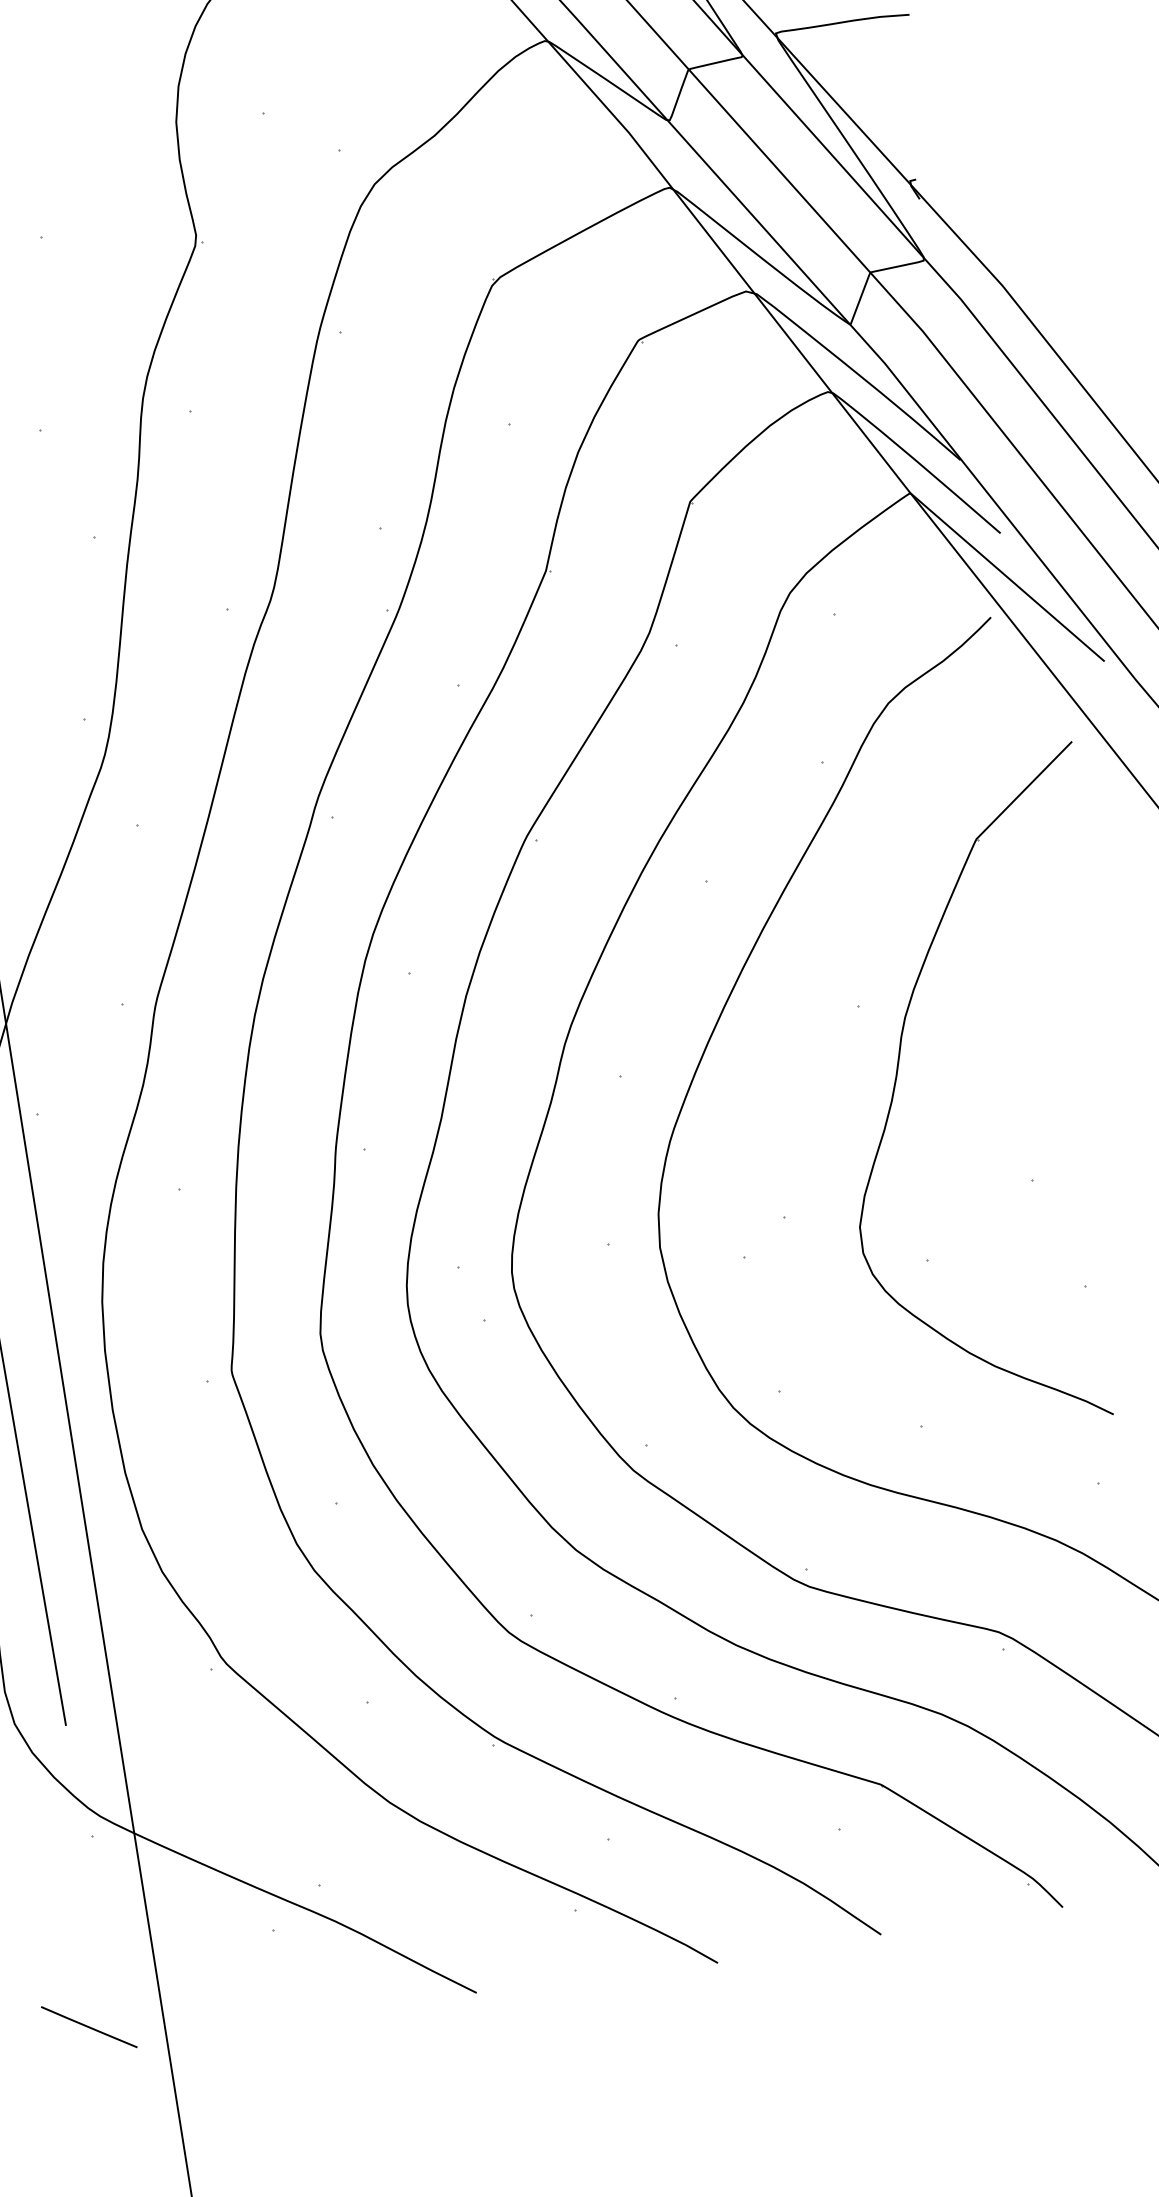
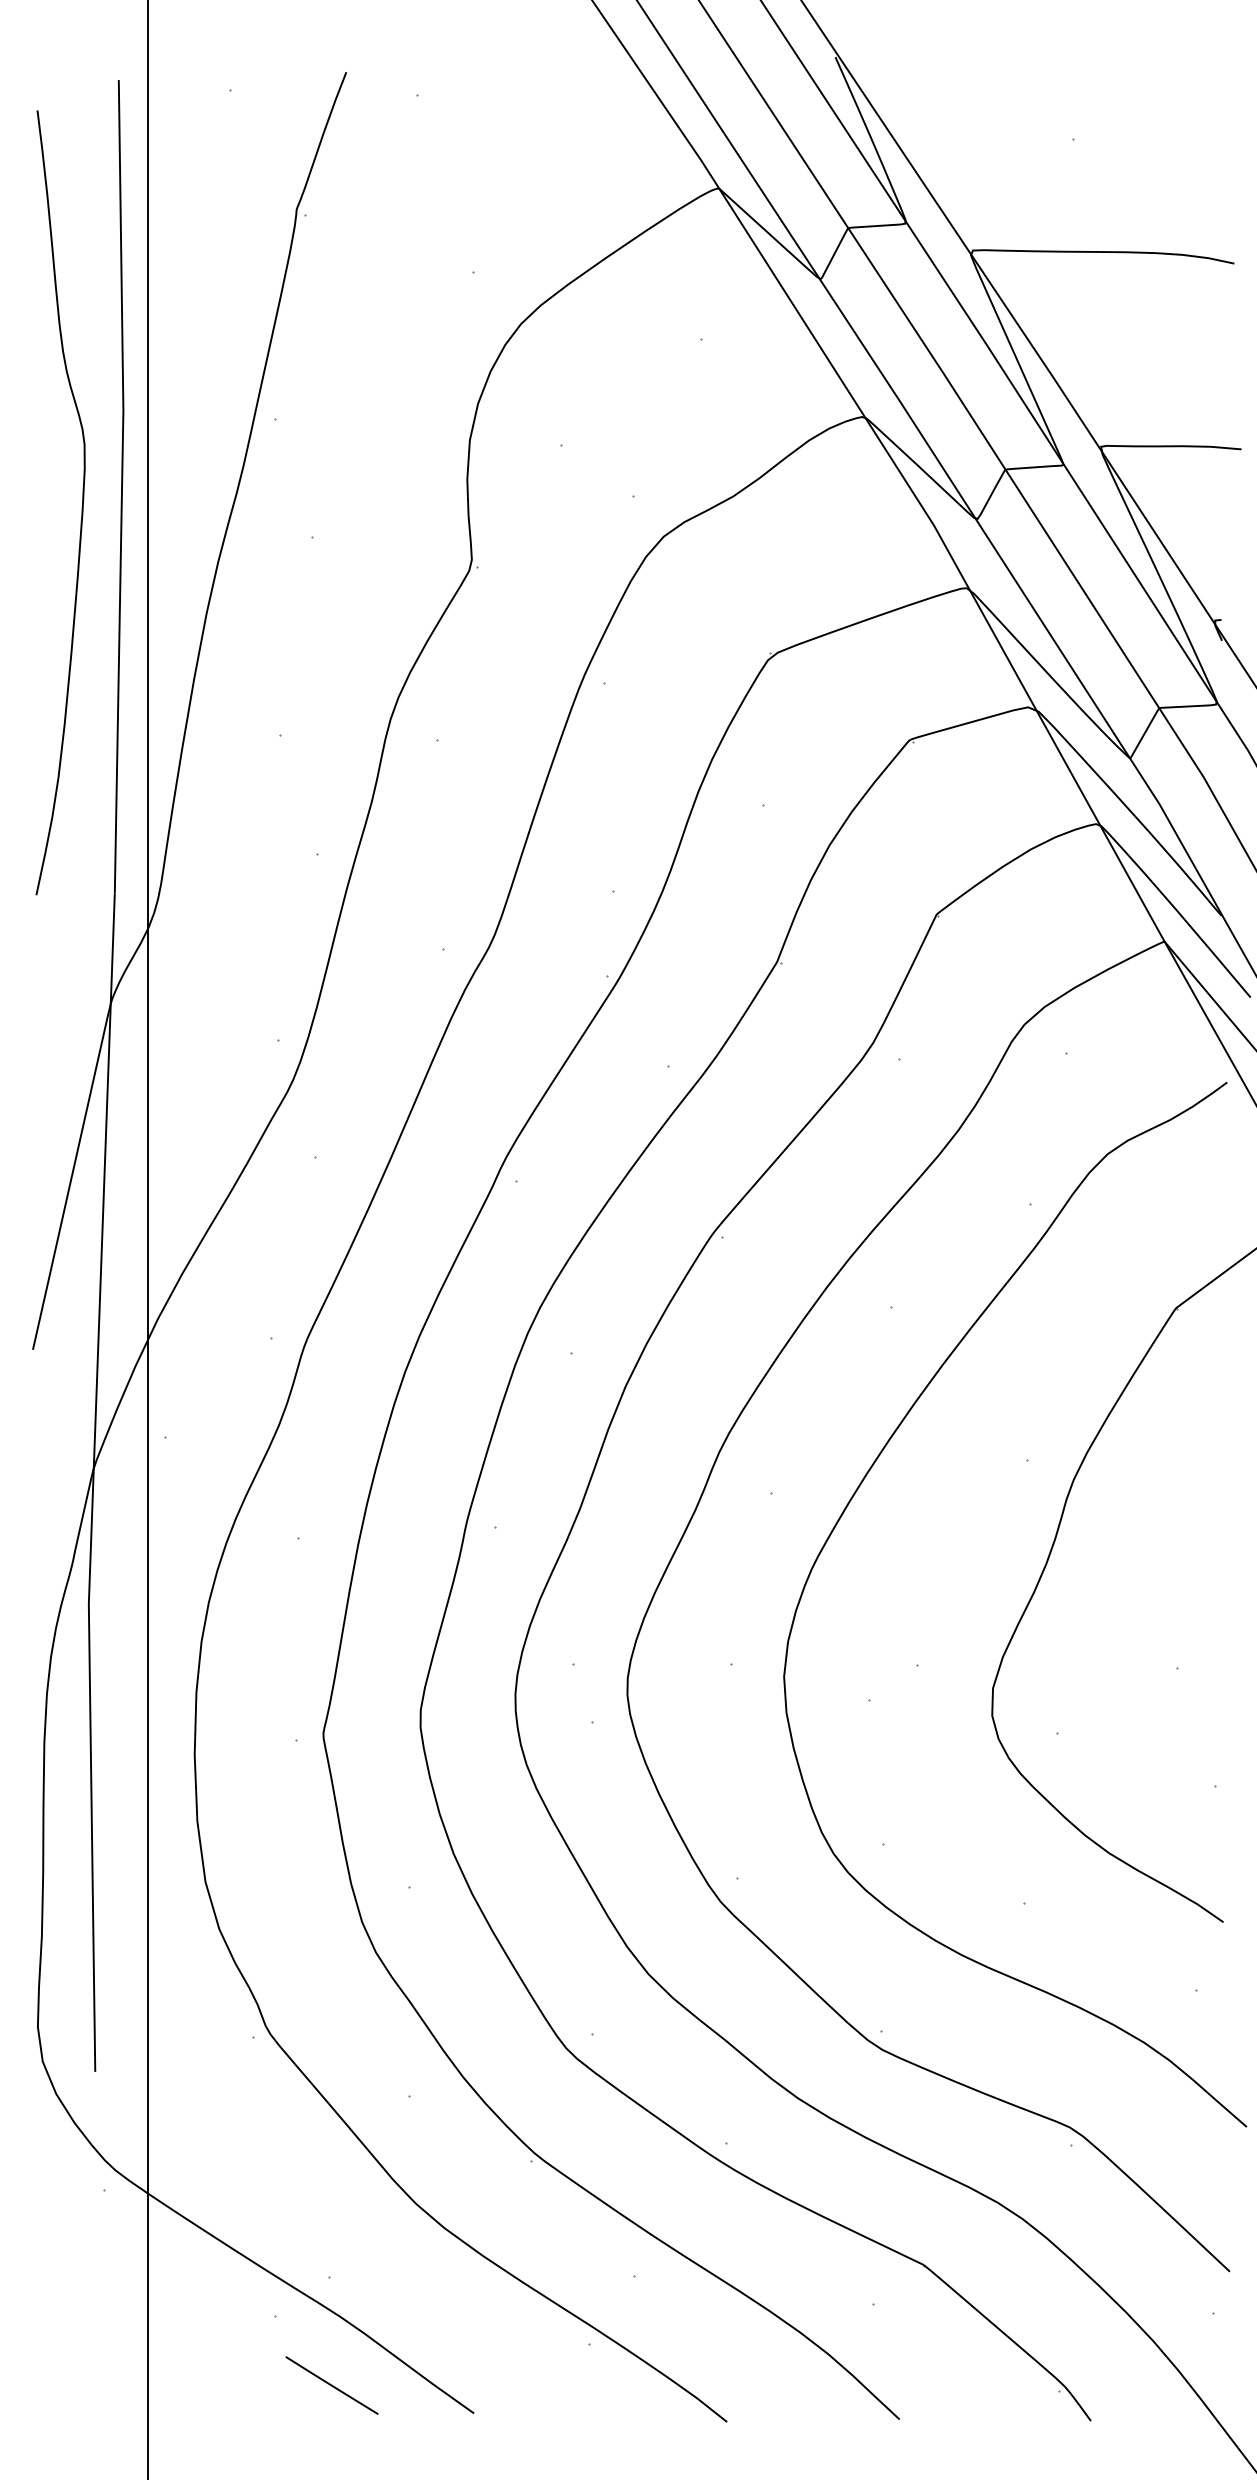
line: (88, 2027) -> (331, 2385), moved

